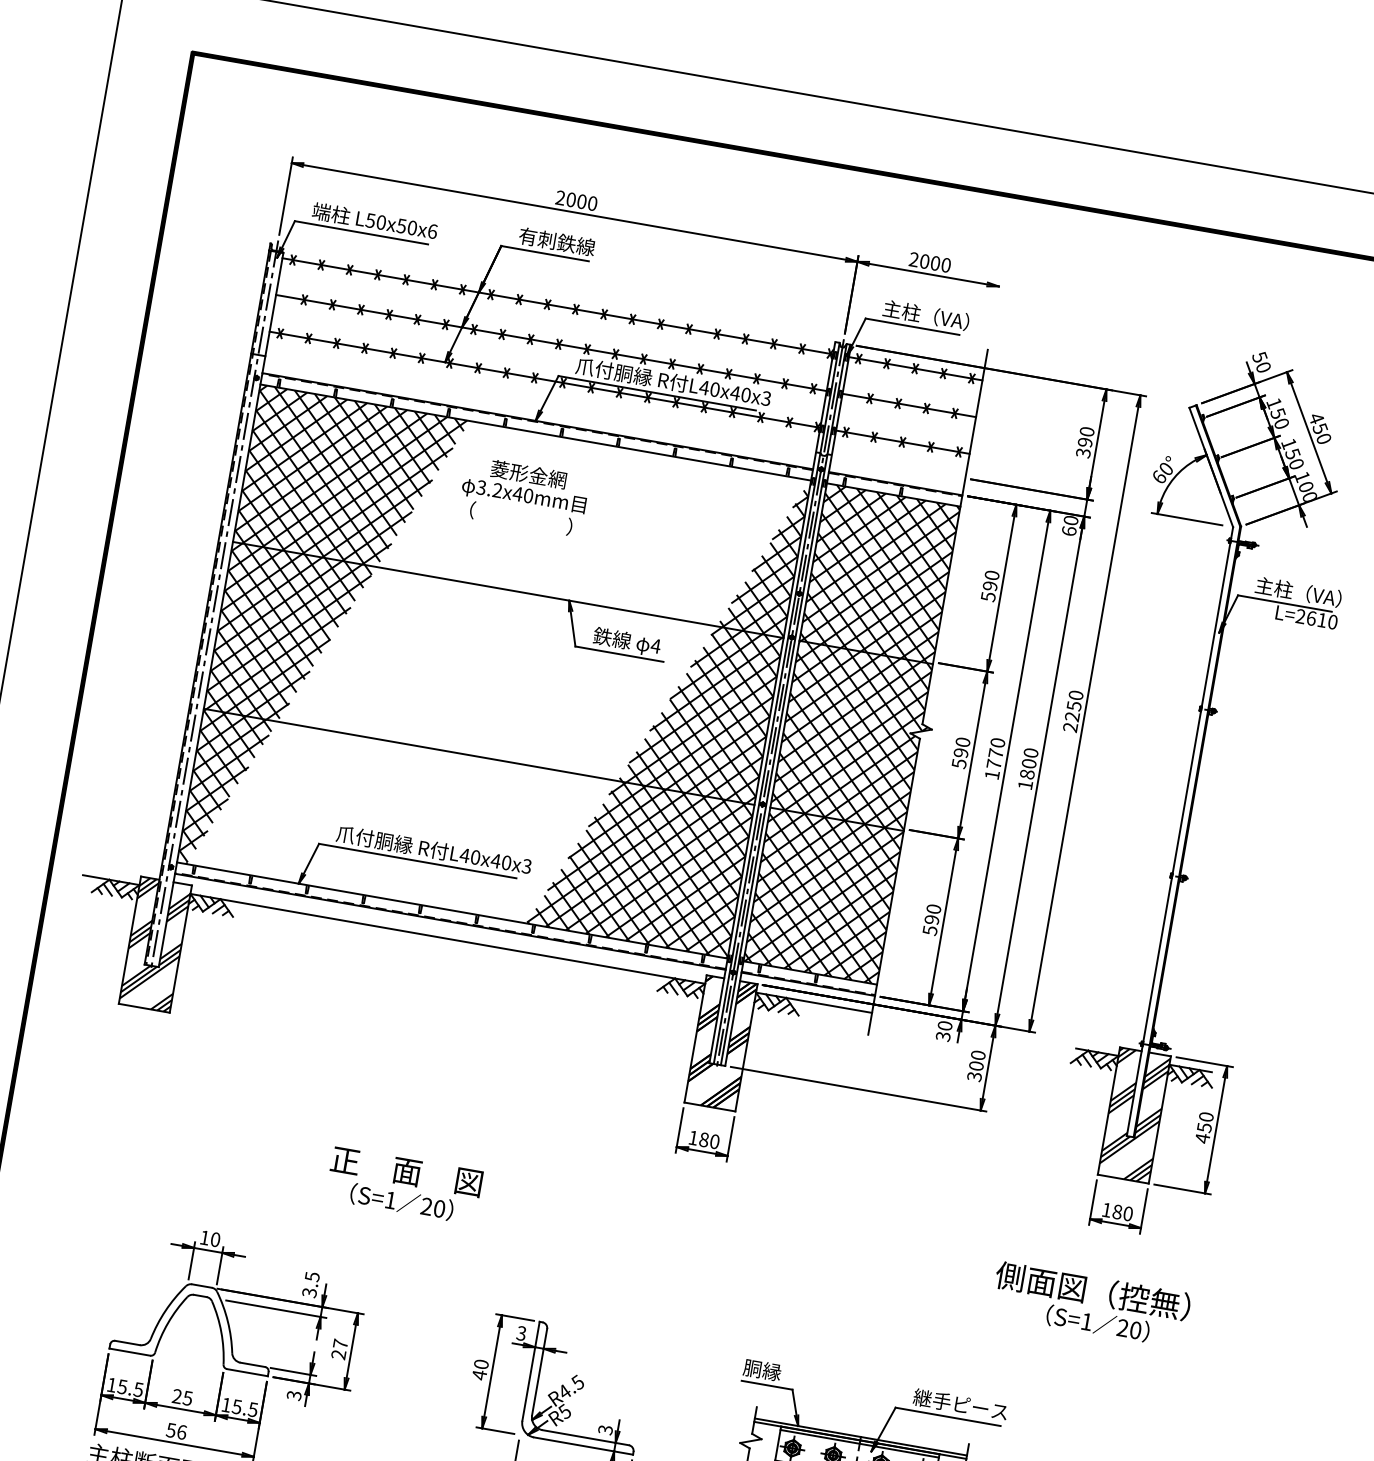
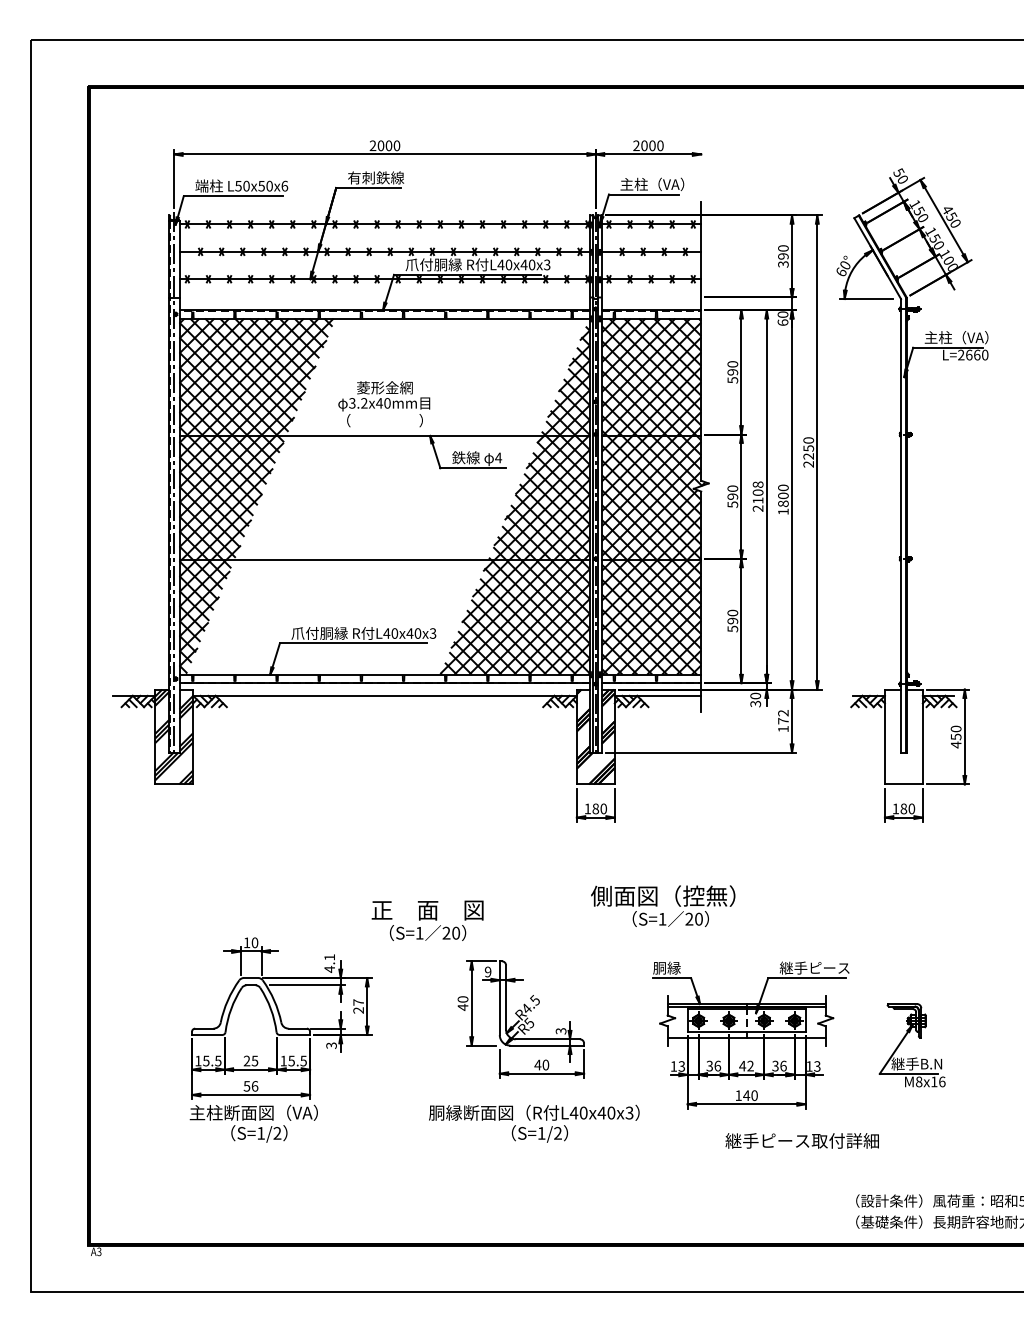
text: (524, 496) -> (384, 404), moved
text: (1322, 619) -> (977, 354), L=2610 -> L=2660
text: (994, 758) -> (757, 496), 1770 -> 2108
text: (976, 1066) -> (783, 721), 300 -> 172
hatch: (1133, 1114) -> (903, 736), removed
text: (404, 1185) -> (427, 920), moved
text: (310, 1284) -> (329, 963), 3.5 -> 4.1
text: (1091, 1303) -> (663, 905), moved
text: (520, 1333) -> (487, 972), 3 -> 9

